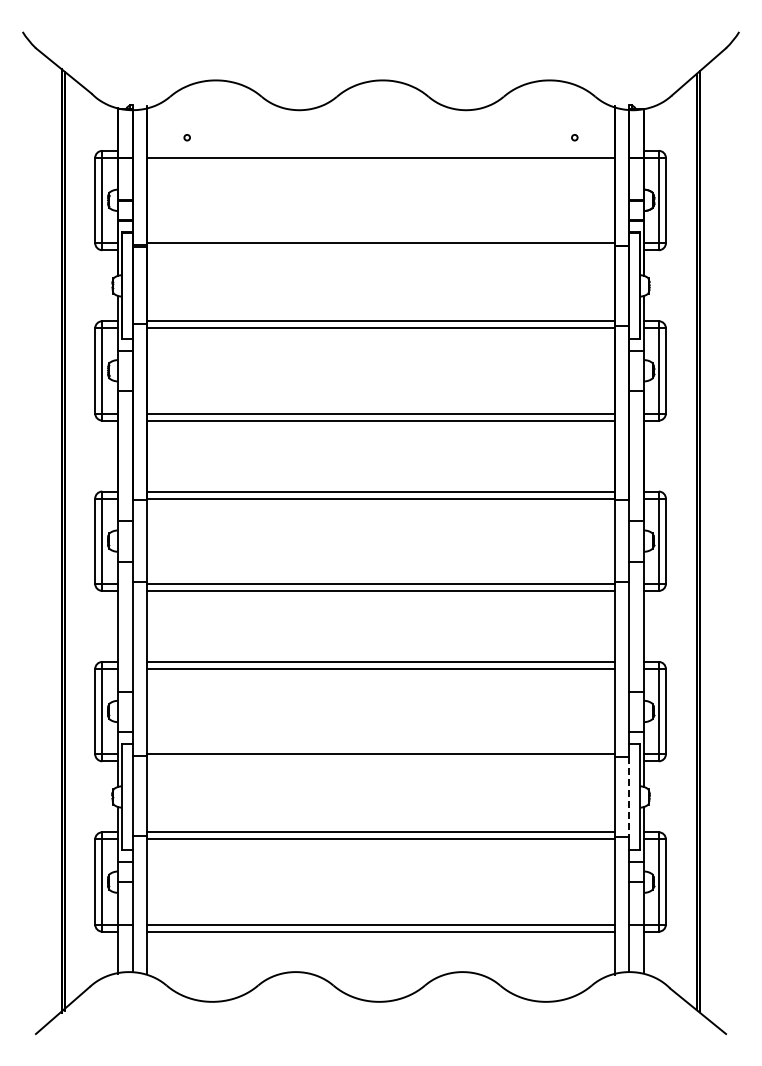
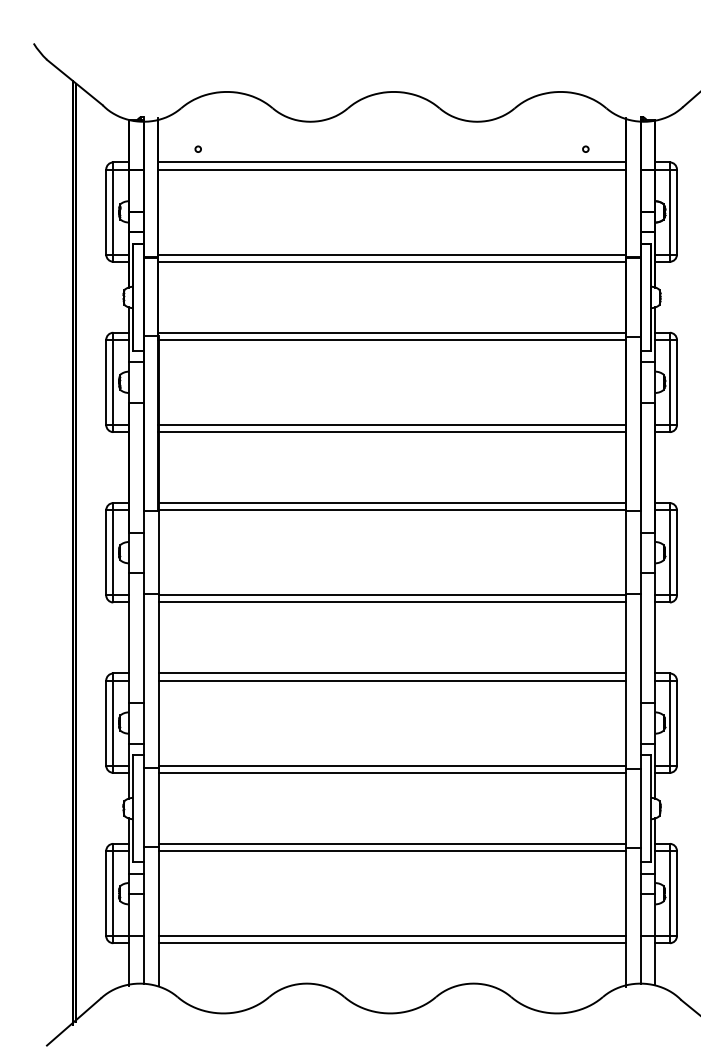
line: (380, 150) -> (391, 162), added
line: (380, 250) -> (391, 262), added
line: (380, 761) -> (391, 773), added
line: (629, 797) -> (640, 809), dashed -> solid

